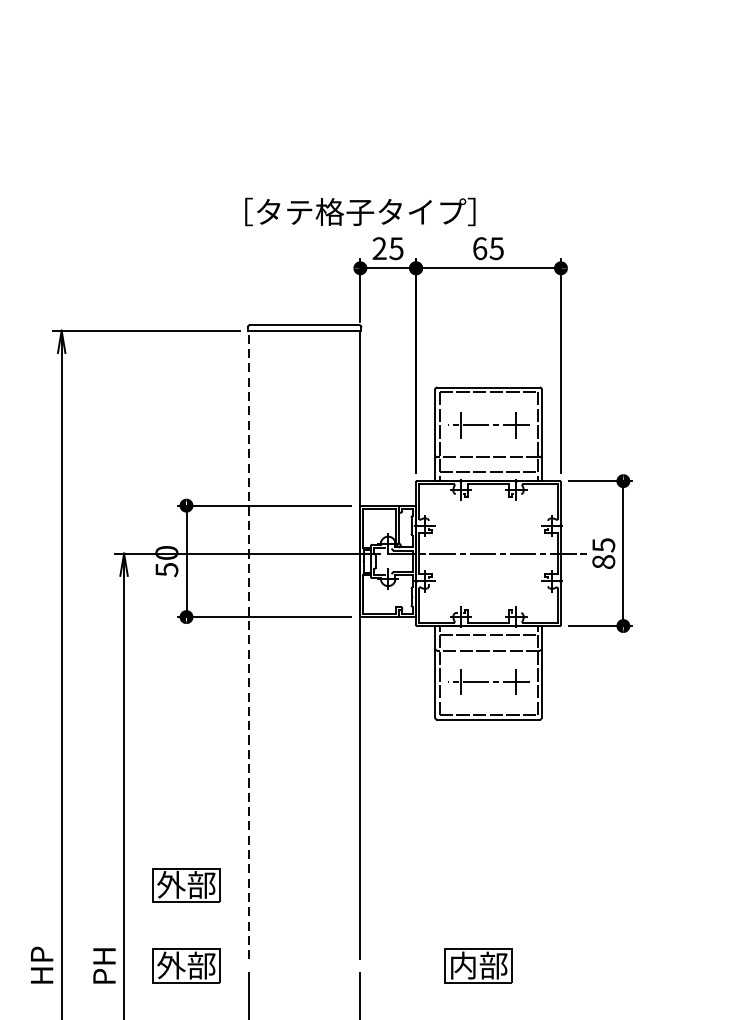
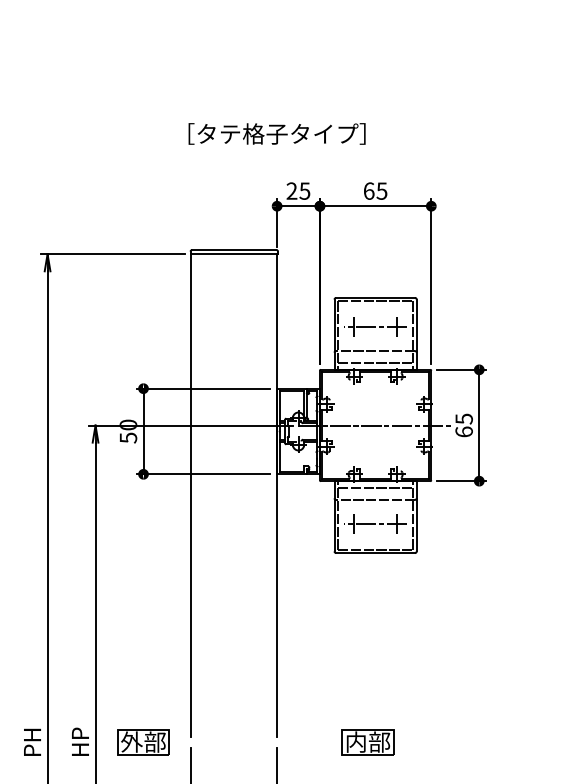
text: (359, 211) -> (276, 133), moved
text: (602, 561) -> (463, 431), 85 -> 65
line: (248, 644) -> (191, 495), dashed -> solid
part: (186, 885) -> (143, 680), removed
text: (42, 963) -> (32, 740), HP -> PH
text: (104, 963) -> (80, 740), PH -> HP

